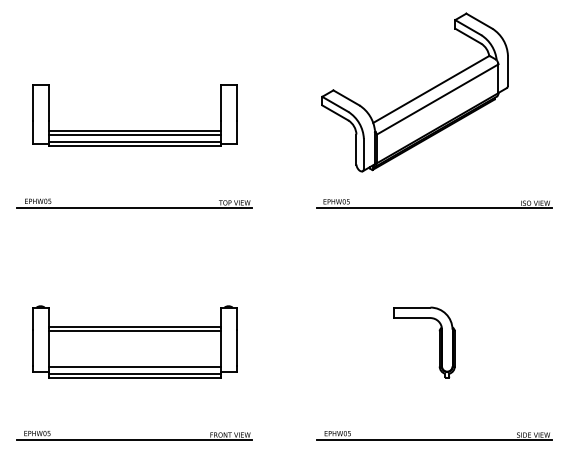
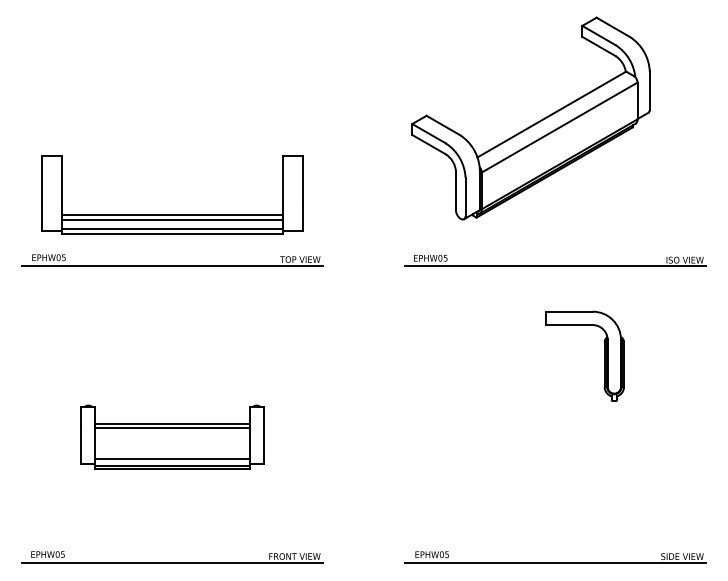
part: (134, 130) -> (172, 214), moved
part: (134, 341) -> (172, 436), size x0.7
part: (439, 342) -> (604, 356), moved

